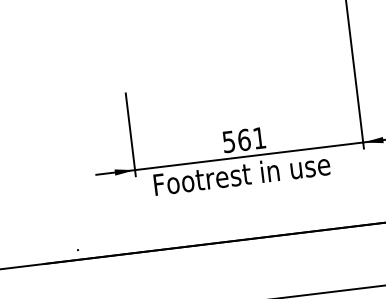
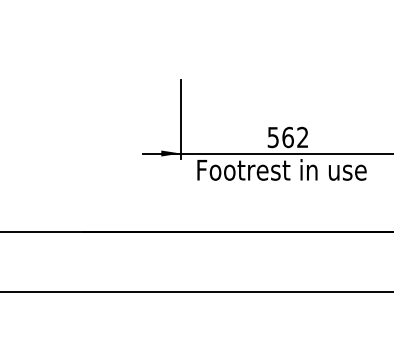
text: (259, 137) -> (302, 136), 561 -> 562

